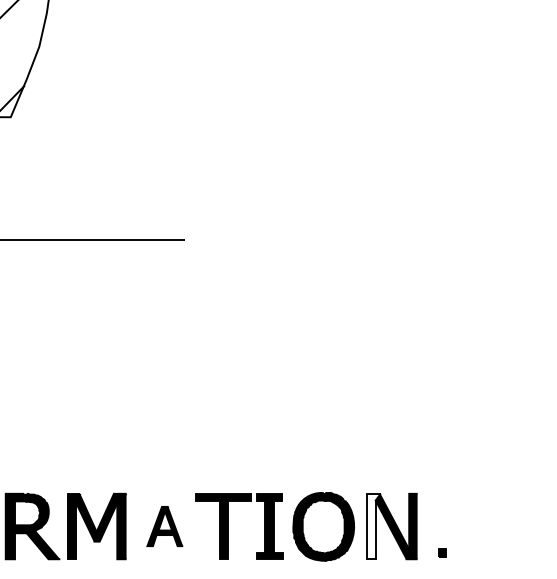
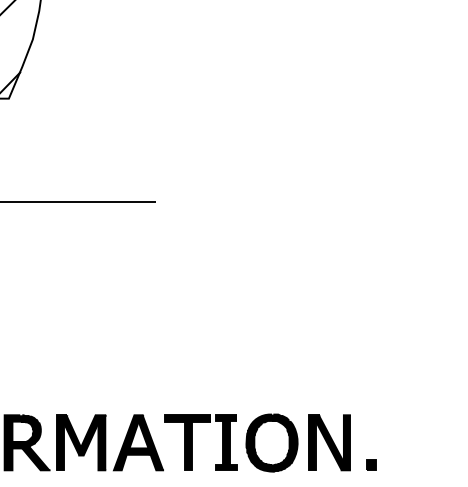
part: (164, 526) -> (138, 442), size x1.67
fill: (373, 526) -> (313, 442), added
part: (442, 552) -> (371, 464), size x1.67

